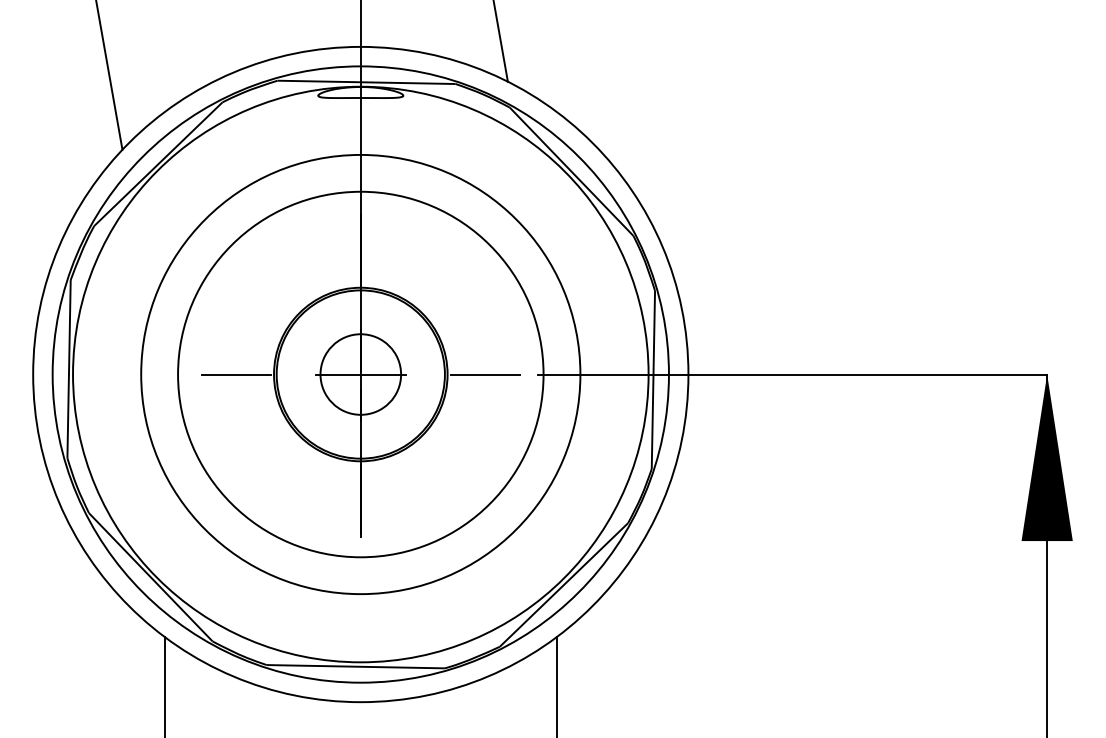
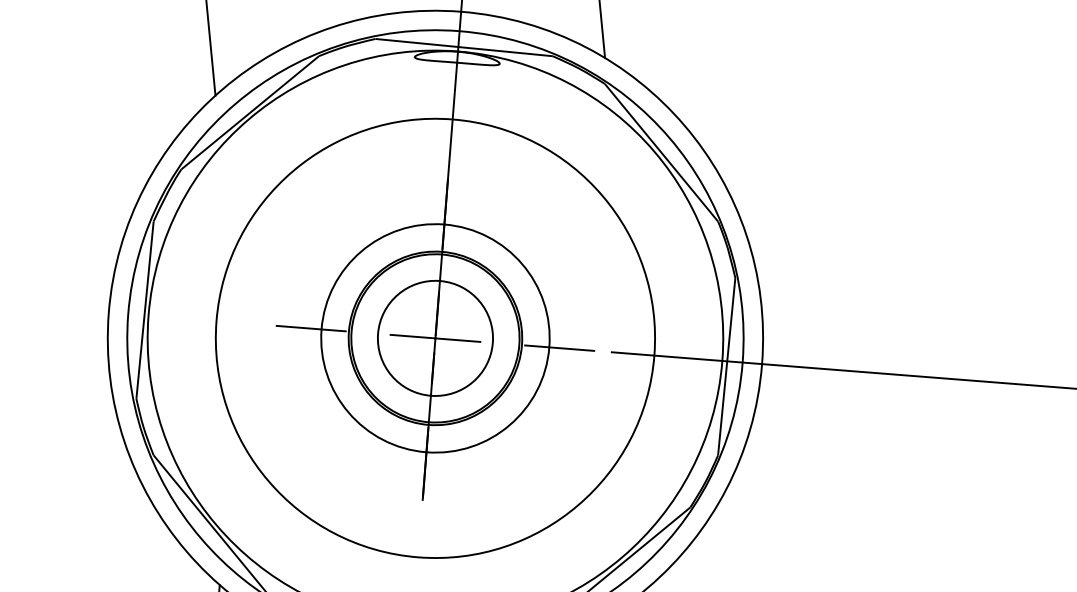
circle: (360, 374) -> (435, 338), size x0.62
circle: (360, 374) -> (435, 338), size x1.43

